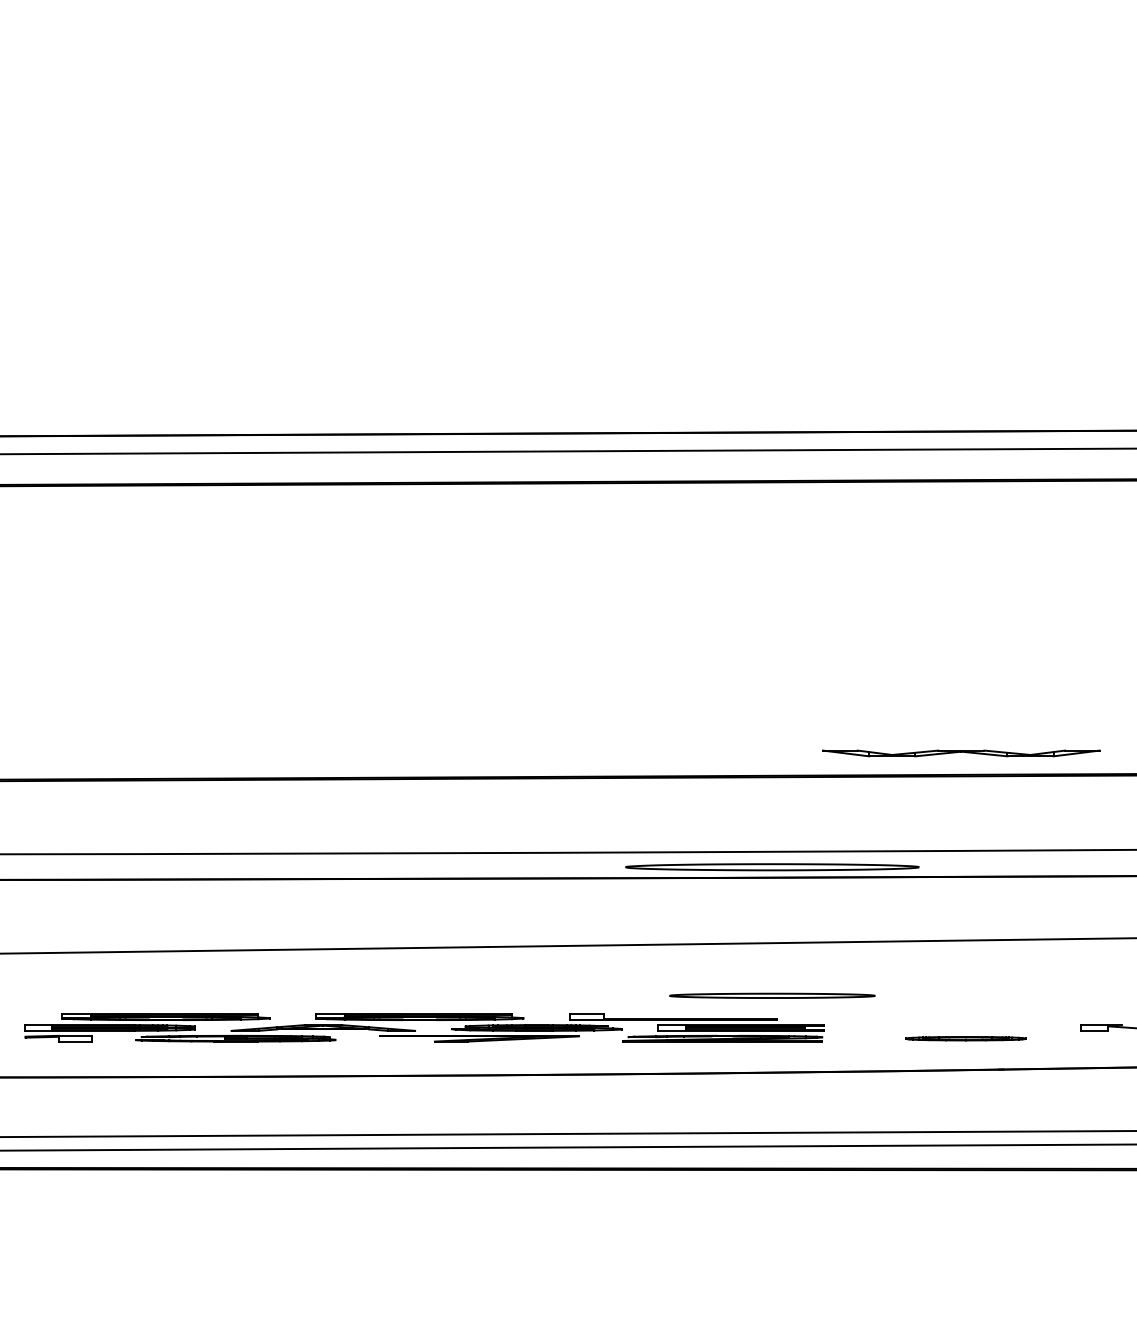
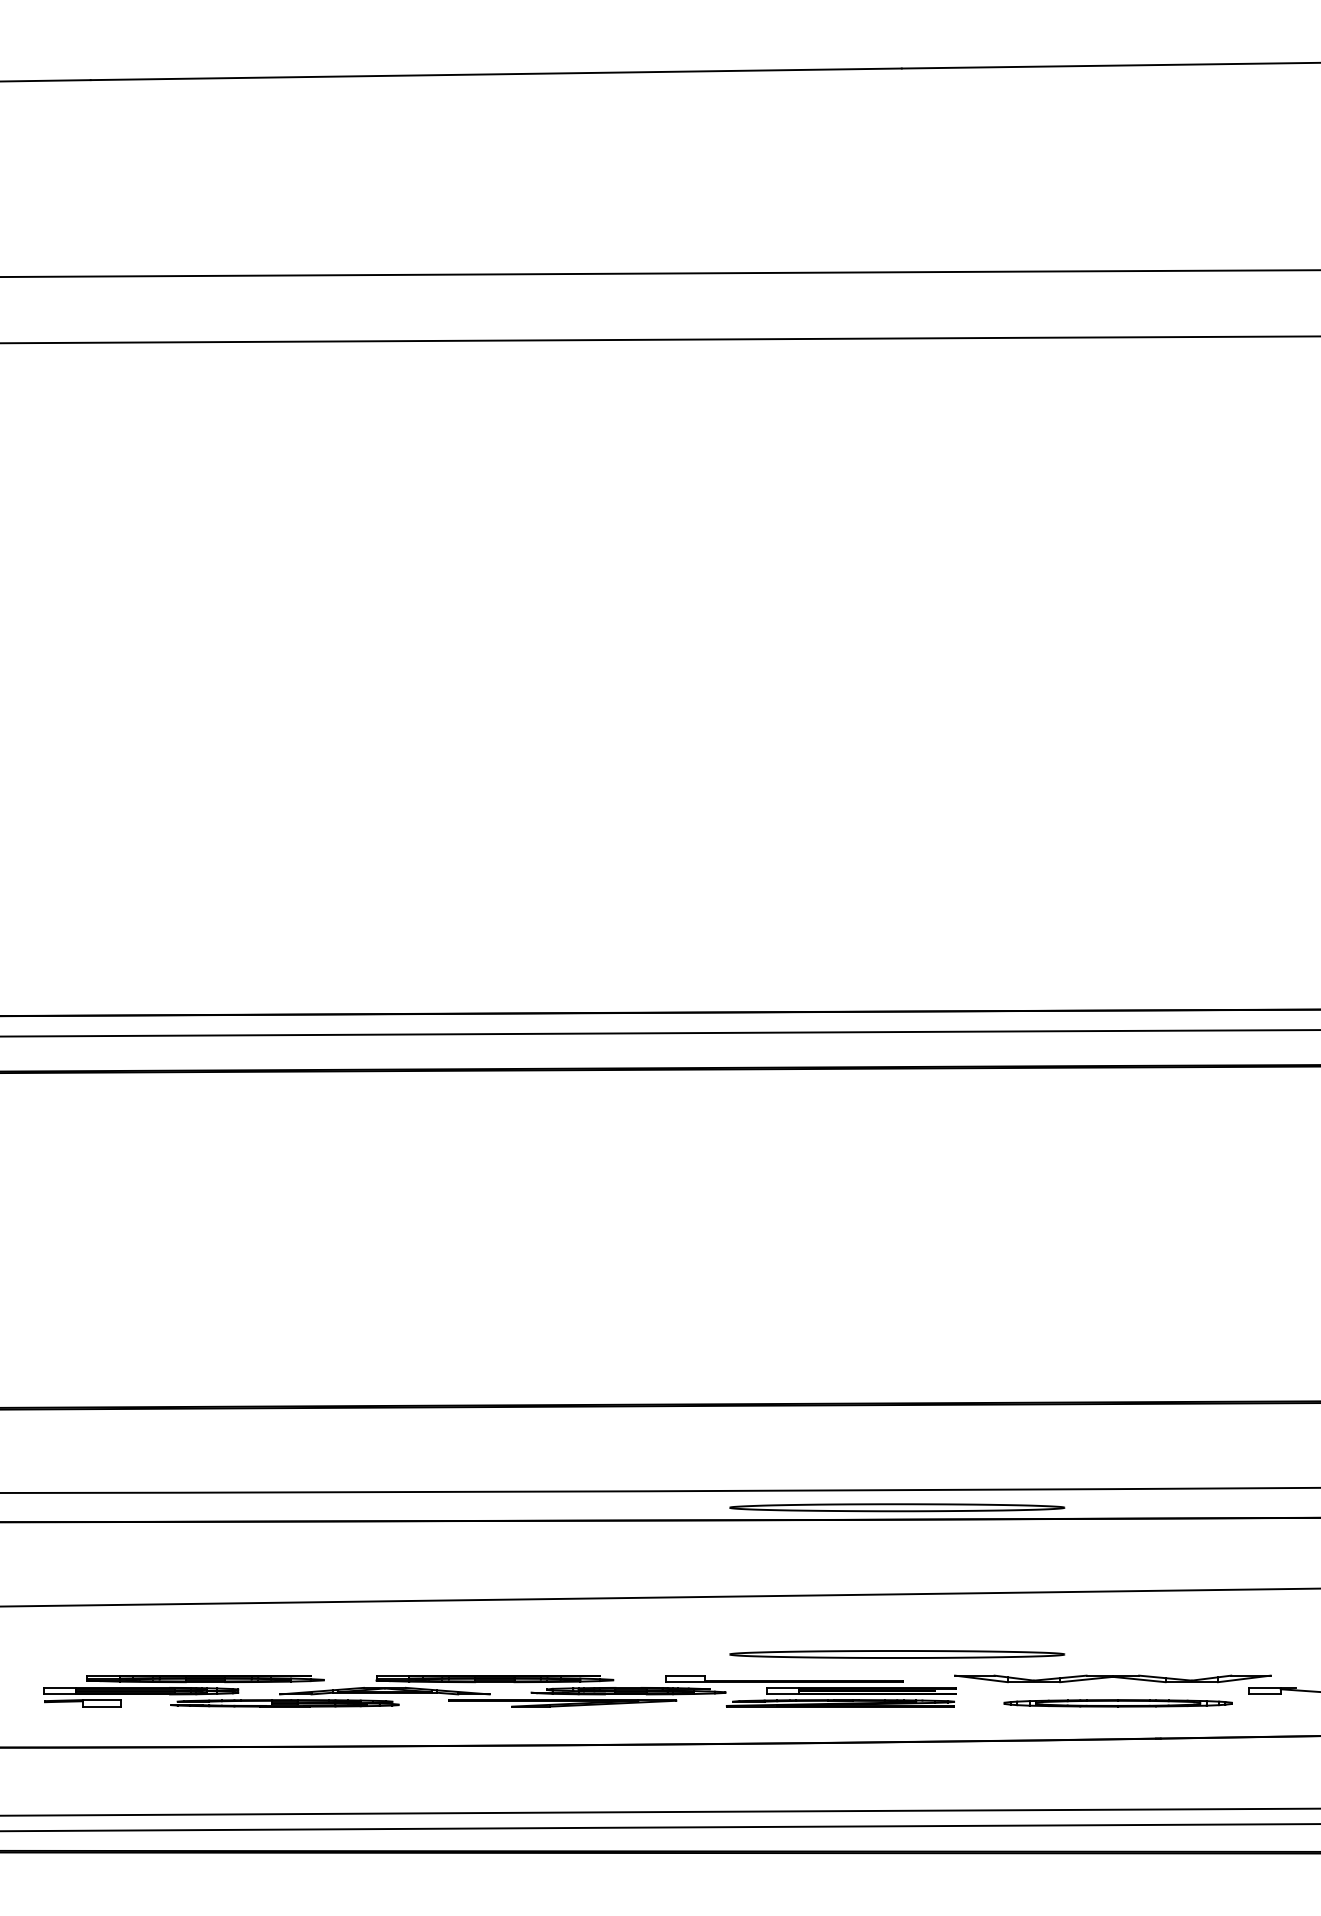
part: (961, 753) -> (1112, 1678), moved
part: (772, 995) -> (897, 1654), size x1.43
part: (965, 1038) -> (1117, 1703), size x1.67

